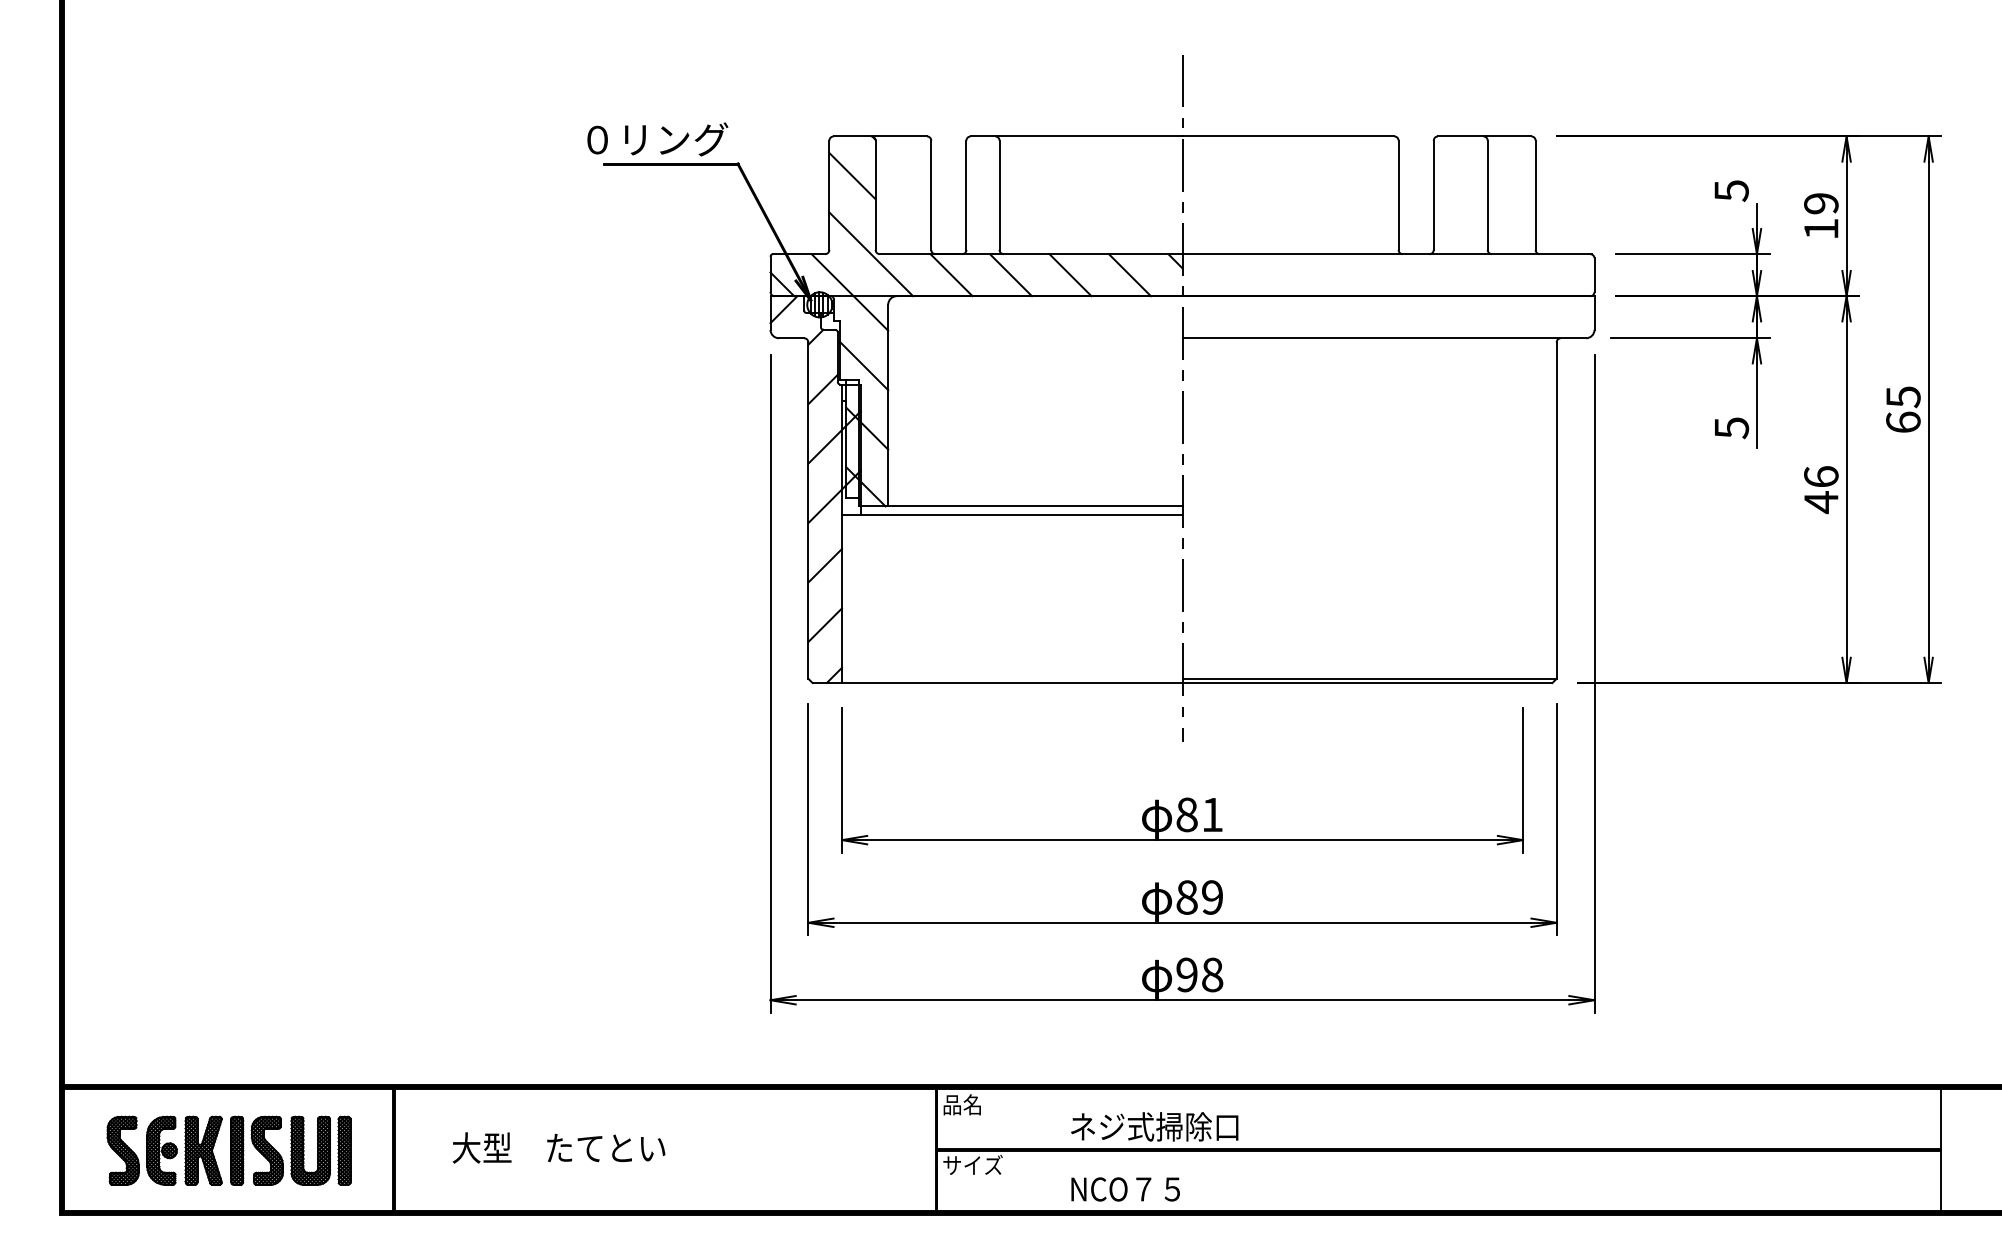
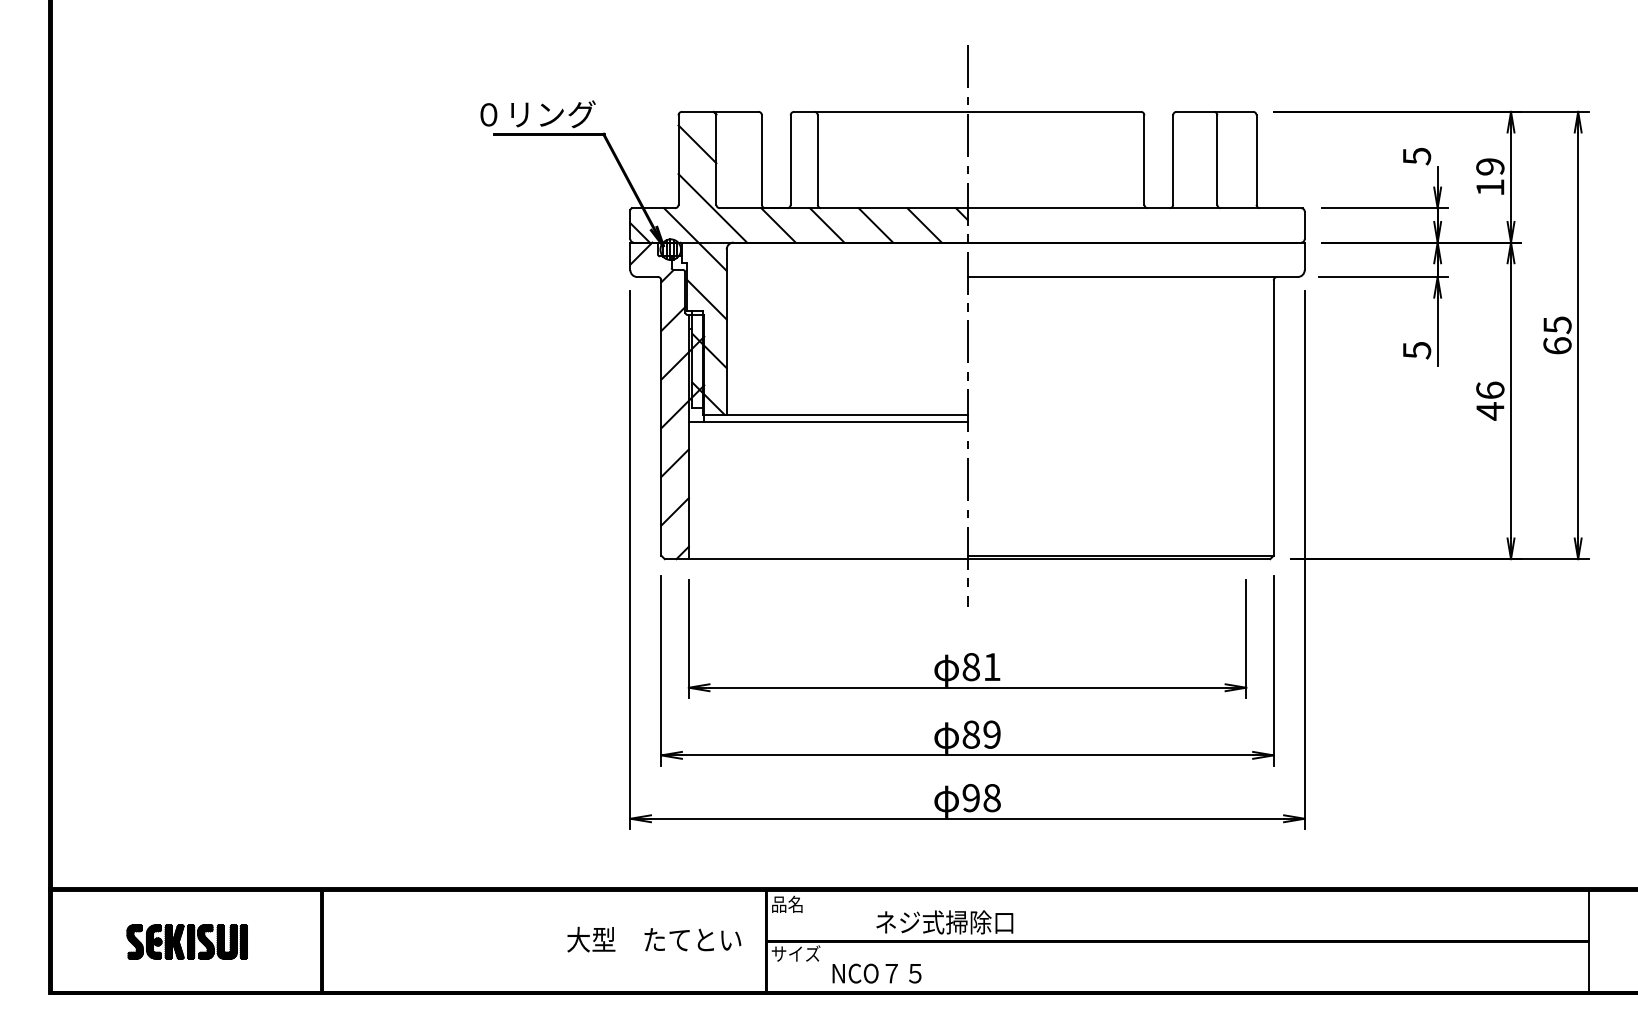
text: (559, 1147) -> (654, 939), moved
part: (228, 1150) -> (186, 941), size x0.6
text: (1125, 1189) -> (876, 973), moved

